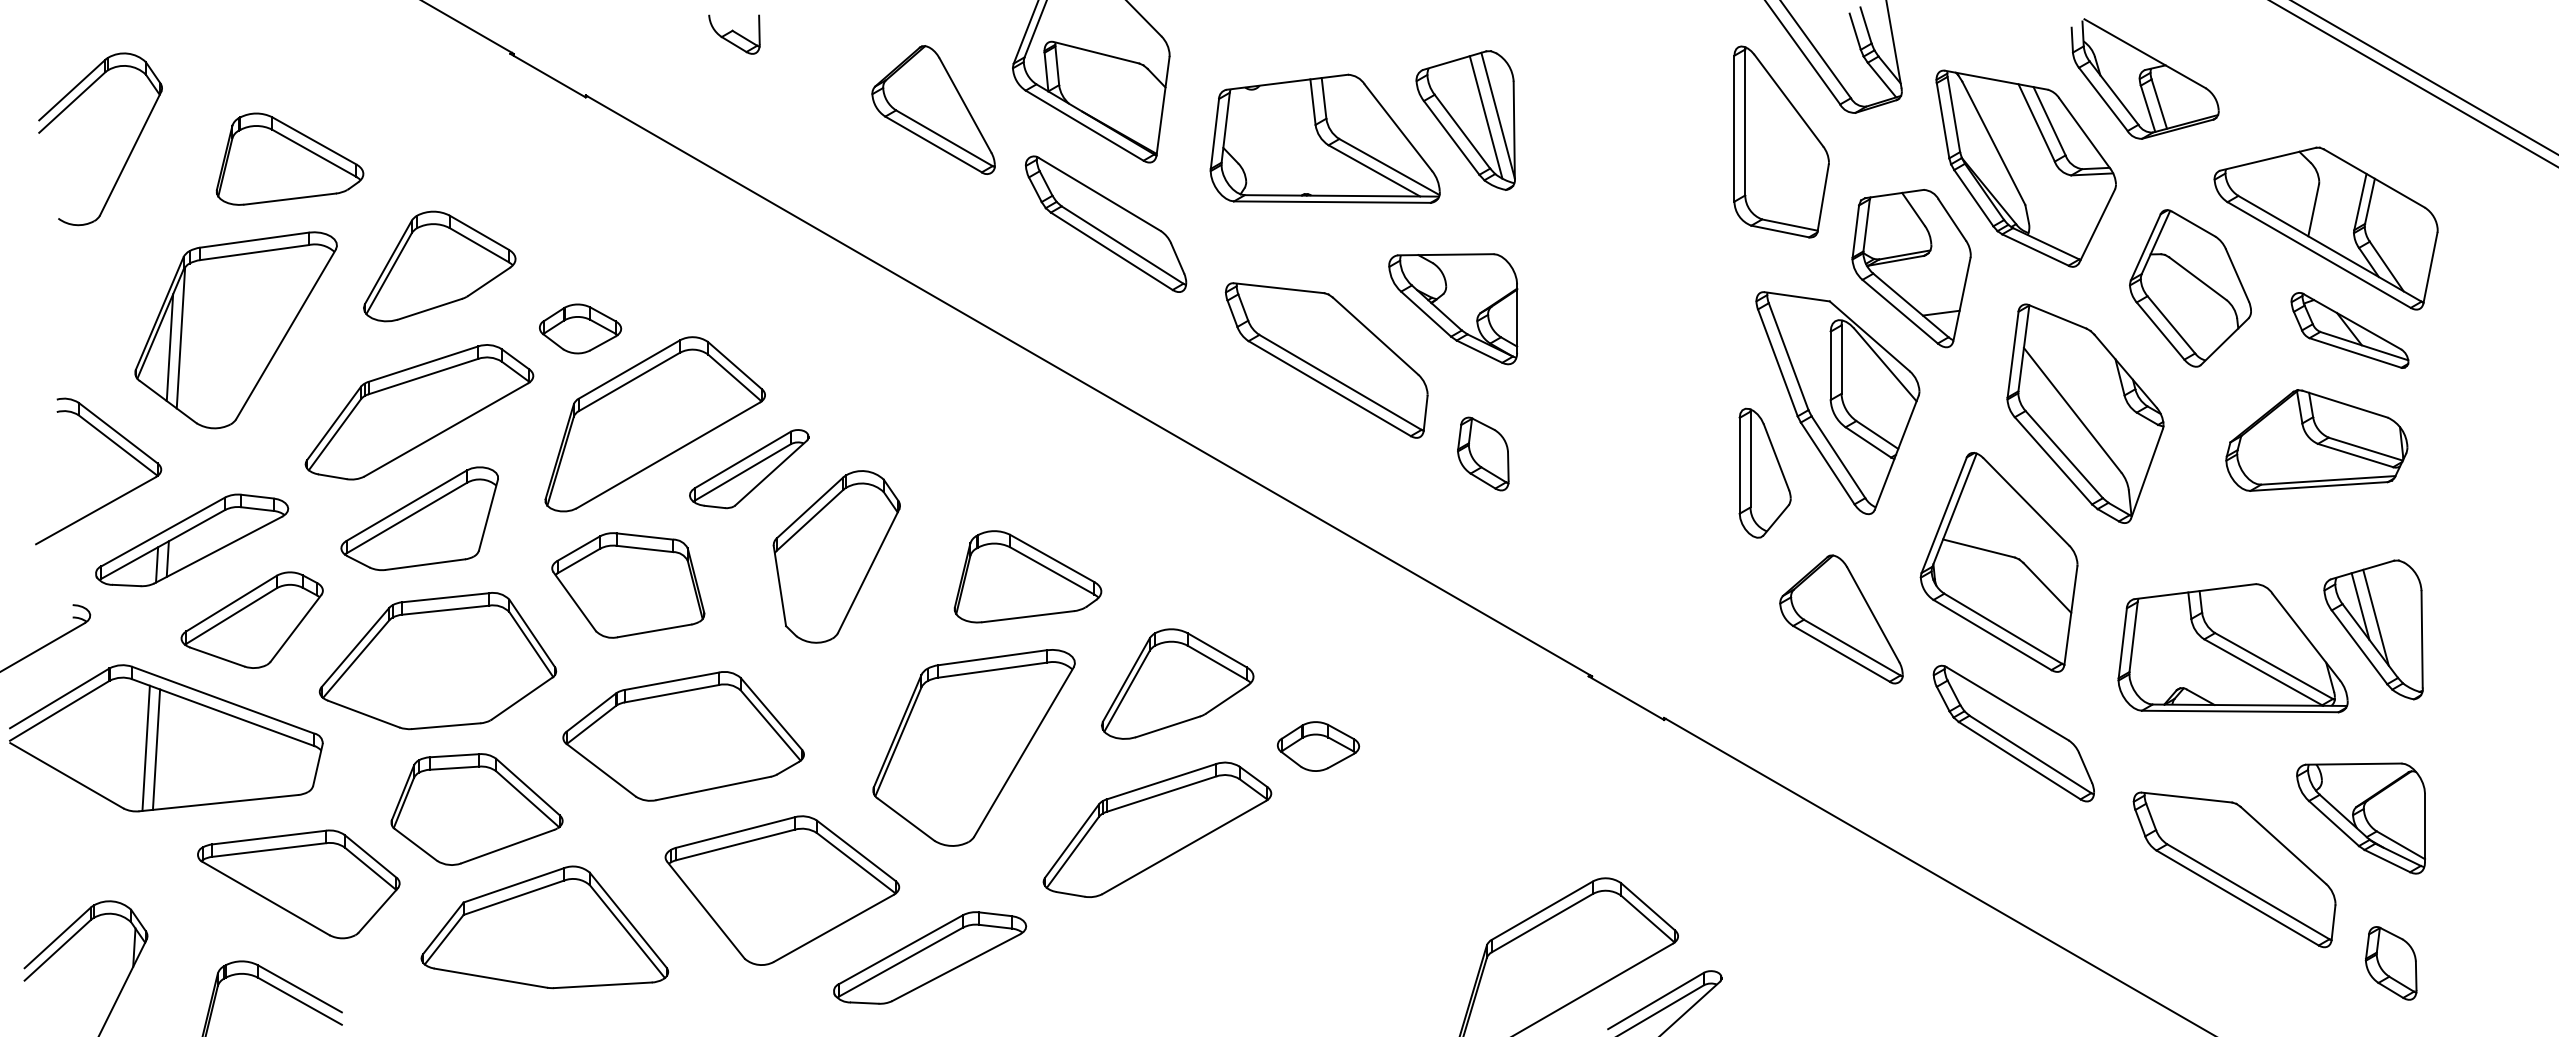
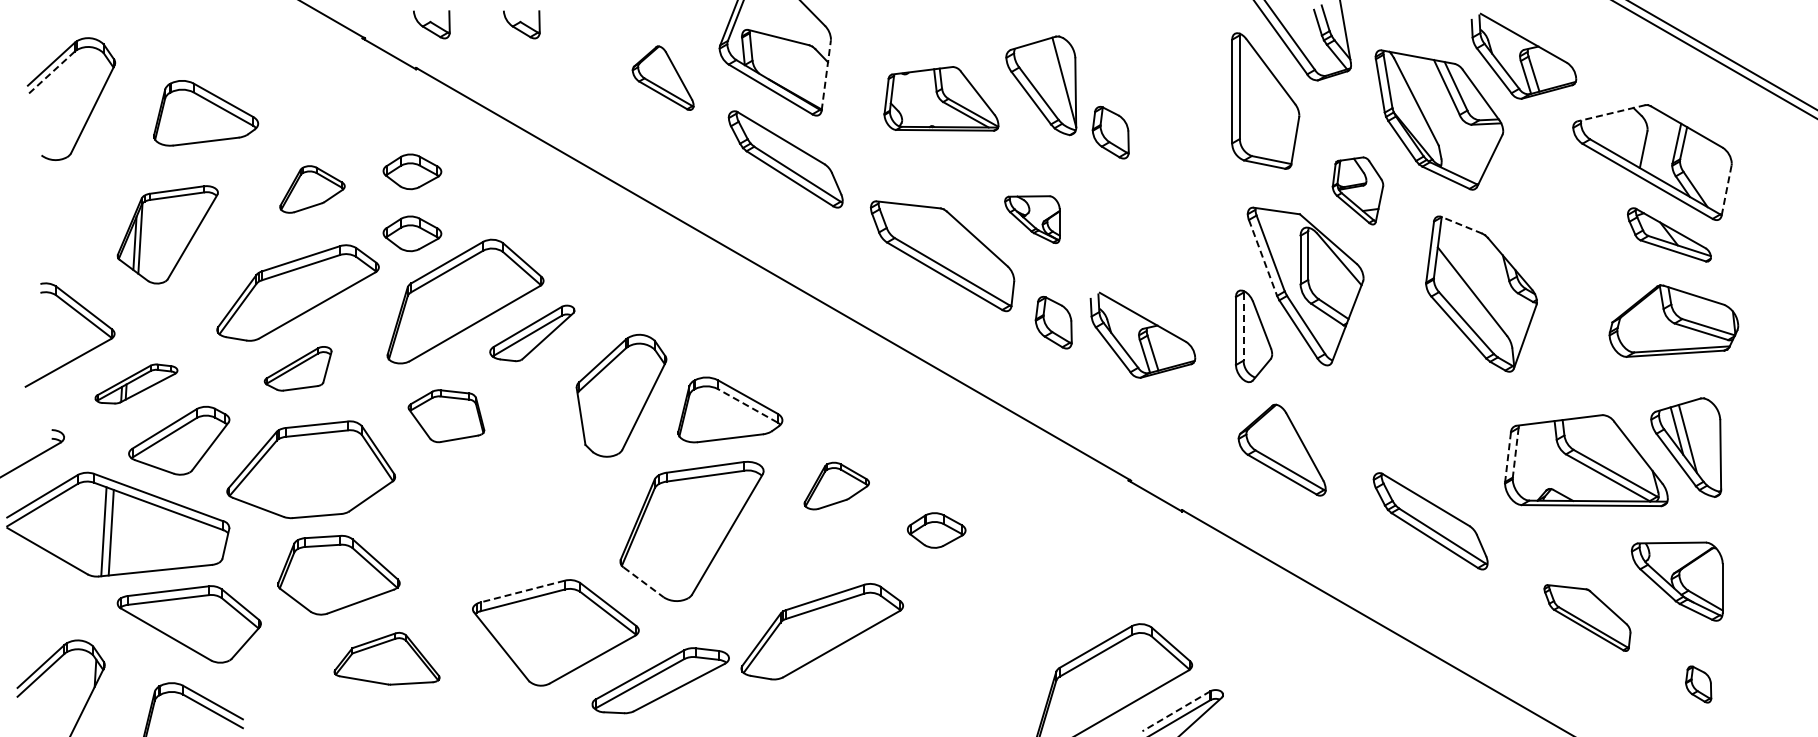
part: (607, 34) -> (431, 24), added
line: (72, 103) -> (51, 73), solid -> dashed
line: (1163, 106) -> (826, 75), solid -> dashed
part: (932, 108) -> (662, 77), size x0.7
line: (1485, 117) -> (1055, 83), removed
part: (1325, 138) -> (941, 98), size x0.7
line: (2267, 159) -> (1610, 113), solid -> dashed
part: (1563, 186) -> (1110, 132), added
part: (580, 241) -> (412, 171), added
part: (439, 266) -> (312, 189), size x0.6
part: (1910, 267) -> (1357, 190), size x0.6
line: (2430, 267) -> (1726, 190), solid -> dashed
part: (2190, 287) -> (1556, 204), removed
part: (1453, 308) -> (1032, 219), size x0.6
line: (2058, 317) -> (1462, 225), solid -> dashed
part: (235, 329) -> (167, 234), size x0.7
line: (1778, 362) -> (1263, 257), solid -> dashed
part: (2316, 439) -> (1673, 320), moved
line: (1750, 460) -> (1243, 327), solid -> dashed
part: (1608, 470) -> (1142, 334), added
part: (418, 518) -> (297, 368), size x0.6
part: (192, 539) -> (136, 383), size x0.6
part: (836, 556) -> (621, 395), moved
part: (1998, 562) -> (1419, 399), removed
line: (1052, 570) -> (747, 405), solid -> dashed
part: (628, 586) -> (446, 416), size x0.7
part: (1840, 618) -> (1281, 449), moved
line: (2133, 638) -> (1515, 453), solid -> dashed
line: (2123, 643) -> (1508, 457), solid -> dashed
part: (1177, 683) -> (836, 485), size x0.6
part: (683, 735) -> (485, 522), removed
line: (907, 819) -> (644, 582), solid -> dashed
part: (1156, 829) -> (821, 631), moved
line: (735, 832) -> (522, 591), solid -> dashed
part: (2234, 869) -> (1587, 617), size x0.6
part: (297, 884) -> (188, 624), moved
part: (543, 926) -> (386, 658), size x0.6
part: (2390, 963) -> (1698, 684), size x0.7
line: (1656, 1001) -> (1176, 711), solid -> dashed

